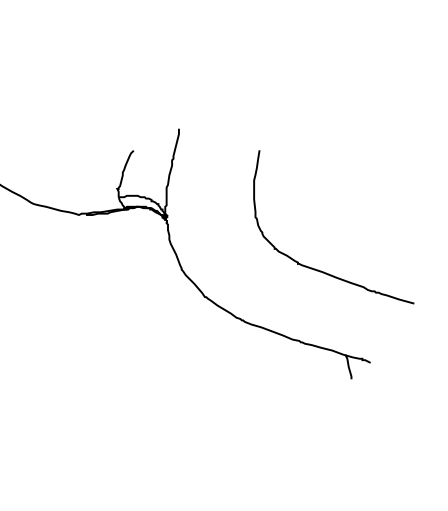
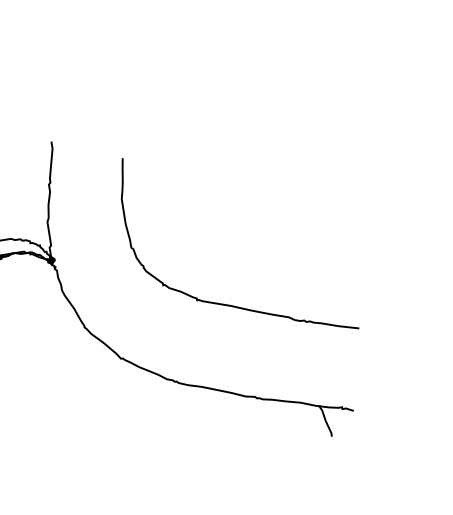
curve: (318, 269) -> (225, 303), moved

